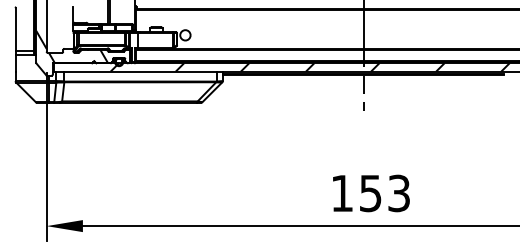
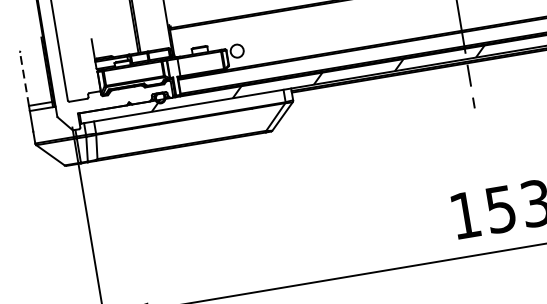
line: (15, 29) -> (24, 79), solid -> dashed
hatch: (72, 46) -> (98, 88), removed

